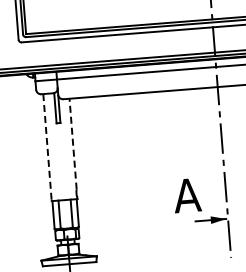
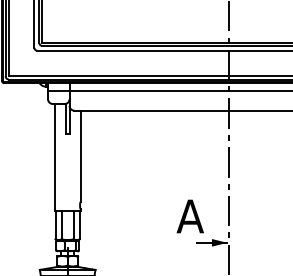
line: (73, 144) -> (80, 156), dashed -> solid
line: (47, 147) -> (54, 157), dashed -> solid

